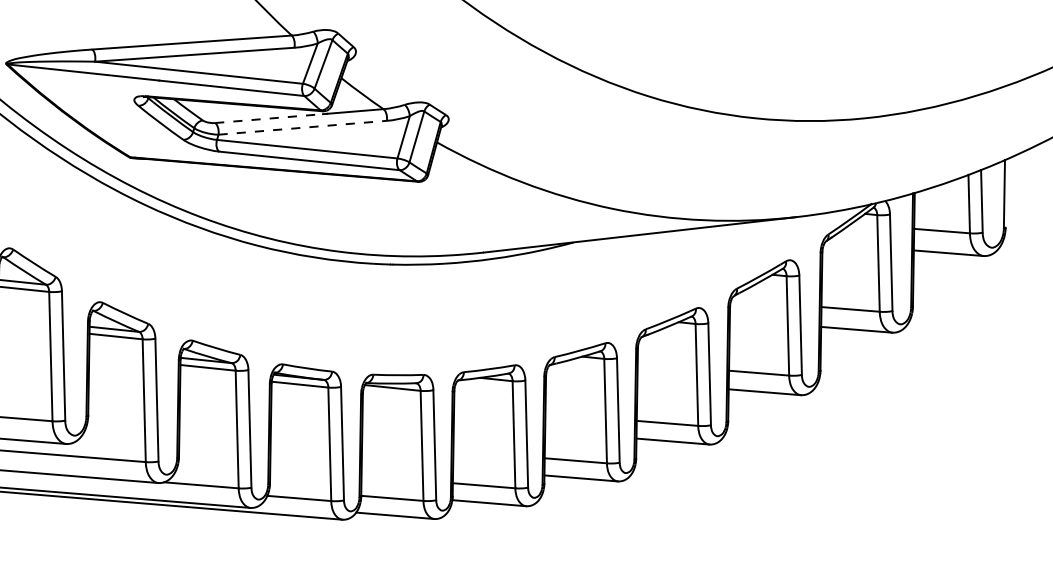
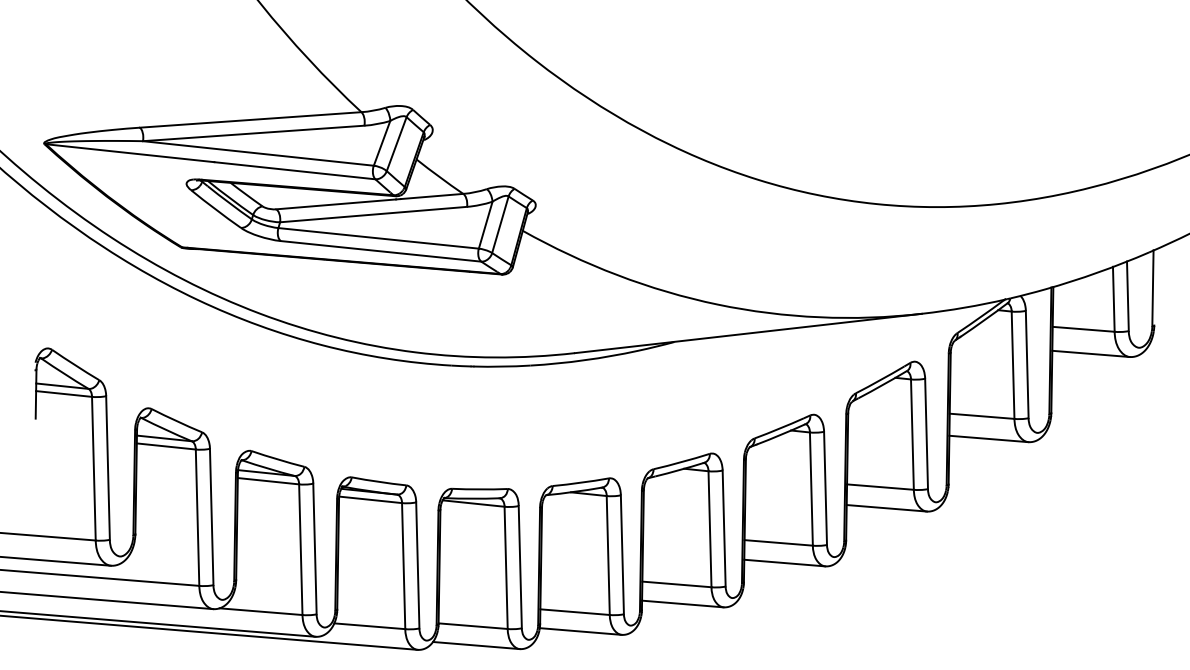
line: (269, 118) -> (336, 204), dashed -> solid
line: (302, 127) -> (373, 214), dashed -> solid

